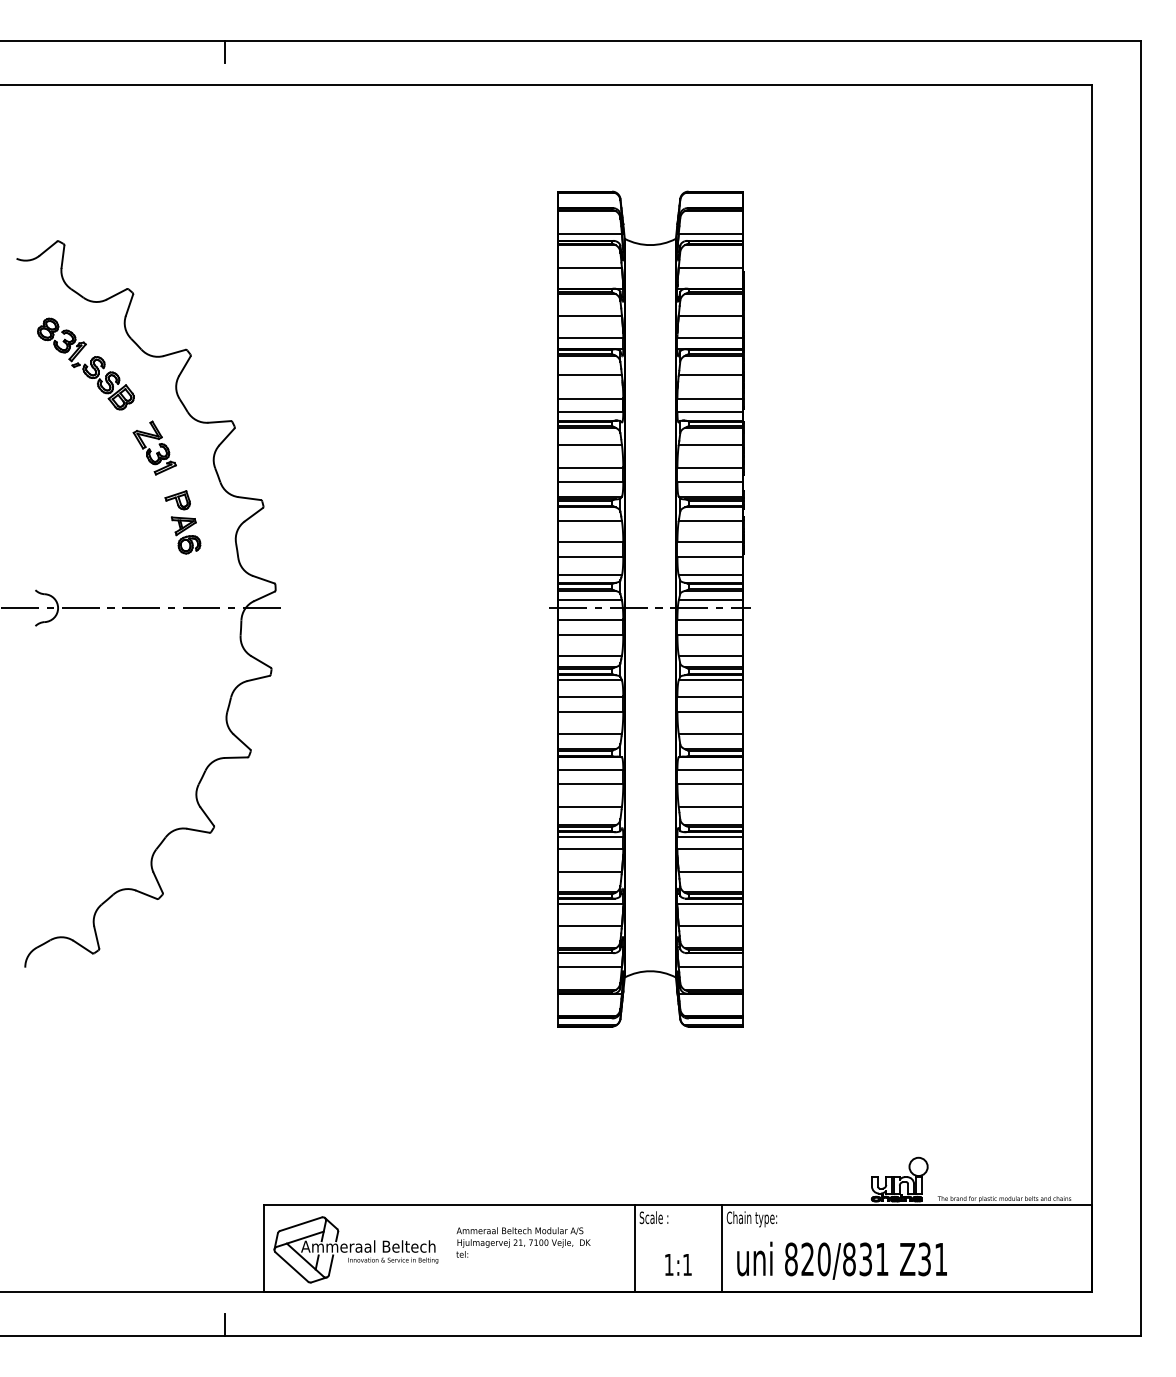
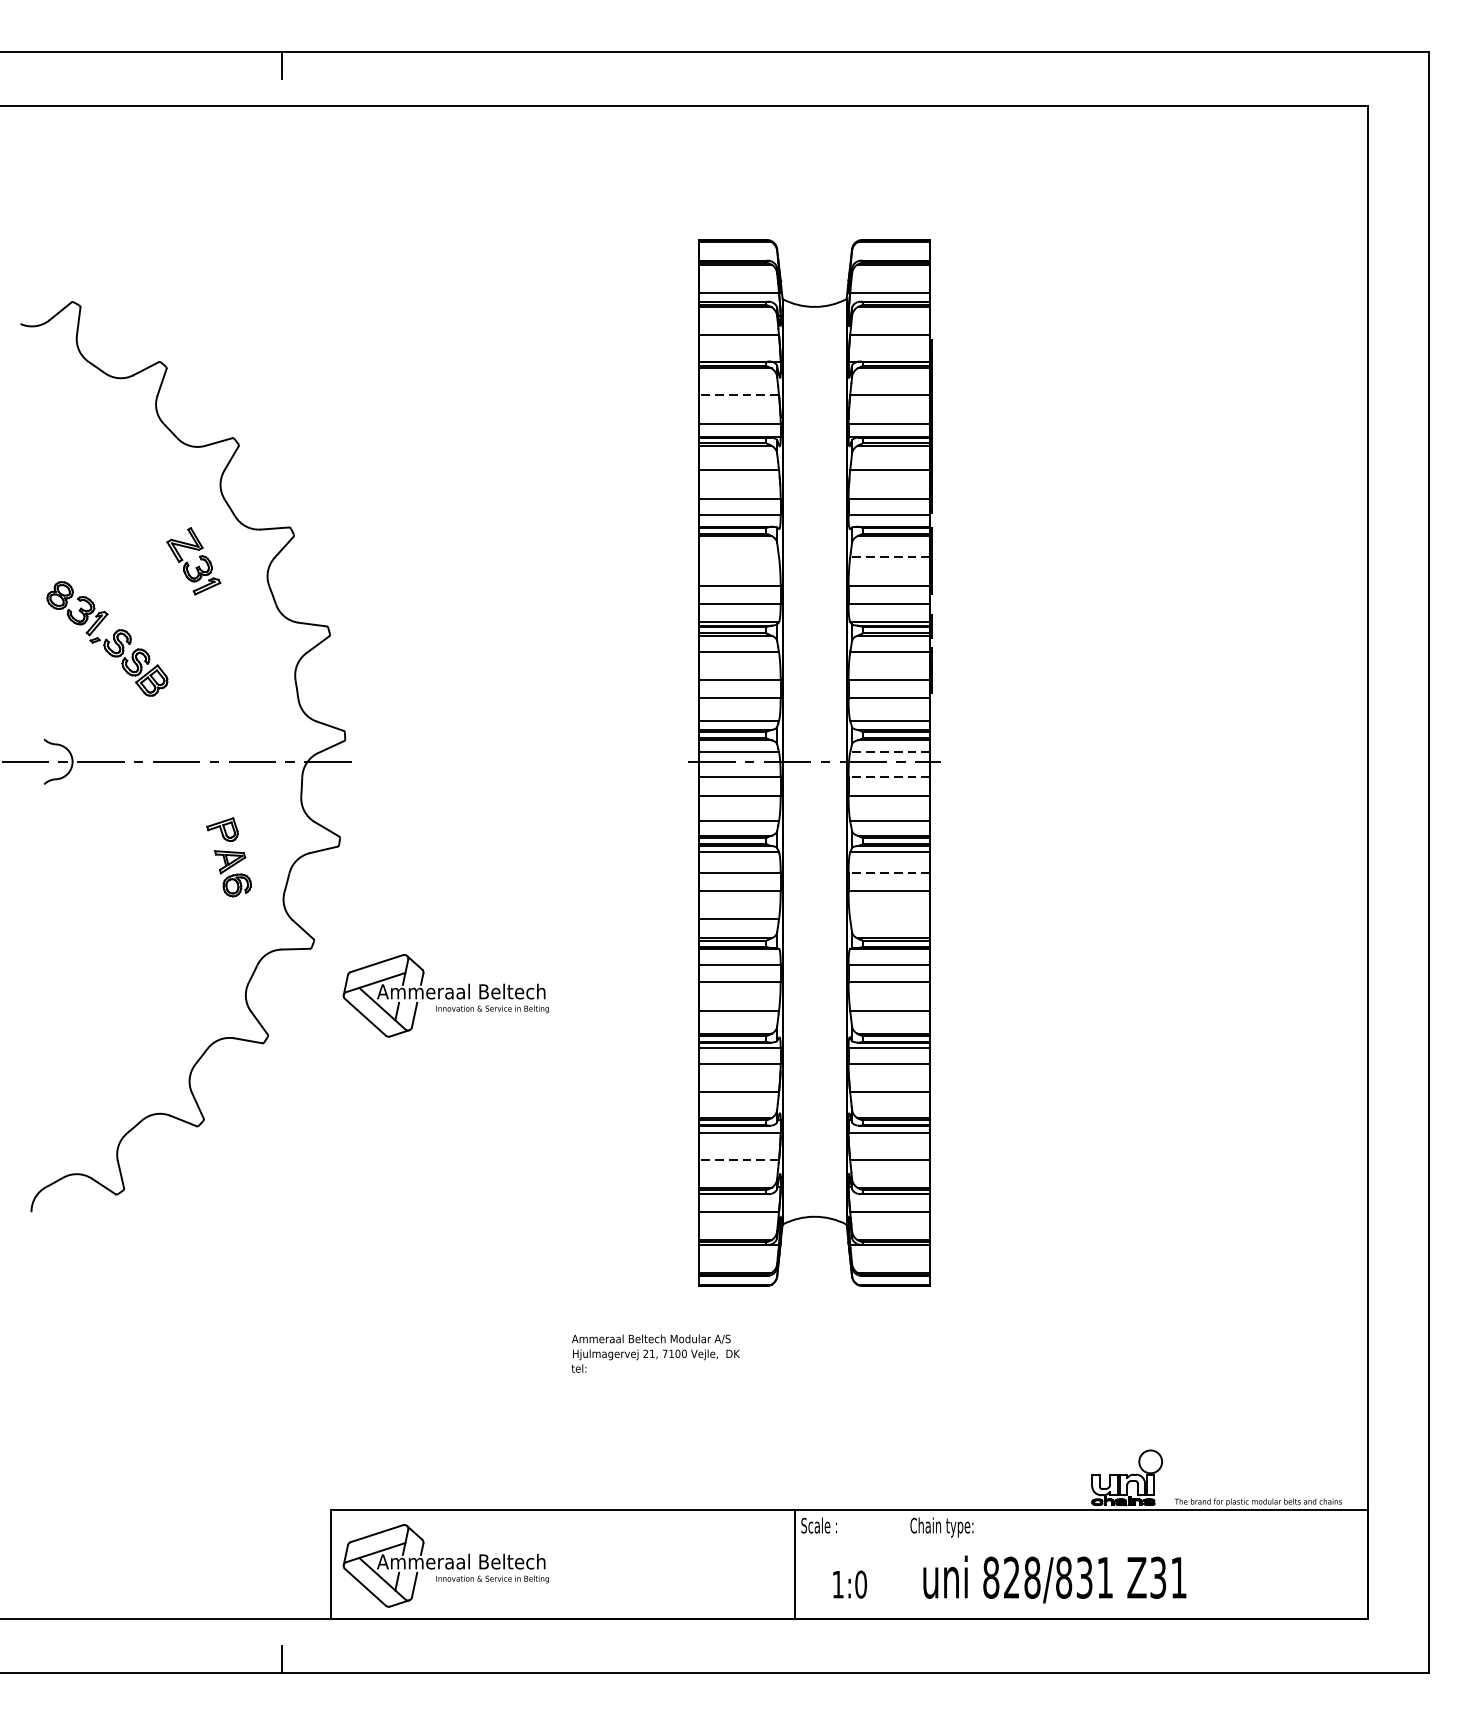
line: (590, 315) -> (739, 395), solid -> dashed
part: (85, 363) -> (106, 638), moved
line: (589, 444) -> (738, 556), removed
line: (710, 444) -> (889, 556), solid -> dashed
part: (182, 522) -> (228, 857), moved
line: (710, 600) -> (889, 752), solid -> dashed
line: (709, 619) -> (888, 776), solid -> dashed
line: (709, 696) -> (888, 872), solid -> dashed
line: (710, 733) -> (889, 918), removed
part: (355, 794) -> (445, 995), added
line: (590, 926) -> (739, 1160), solid -> dashed
text: (523, 1242) -> (655, 1353), moved
line: (721, 1248) -> (903, 1564), removed
text: (823, 1259) -> (1031, 1577), 820/831 -> 828/831
text: (687, 1264) -> (861, 1584), 1:1 -> 1:0

